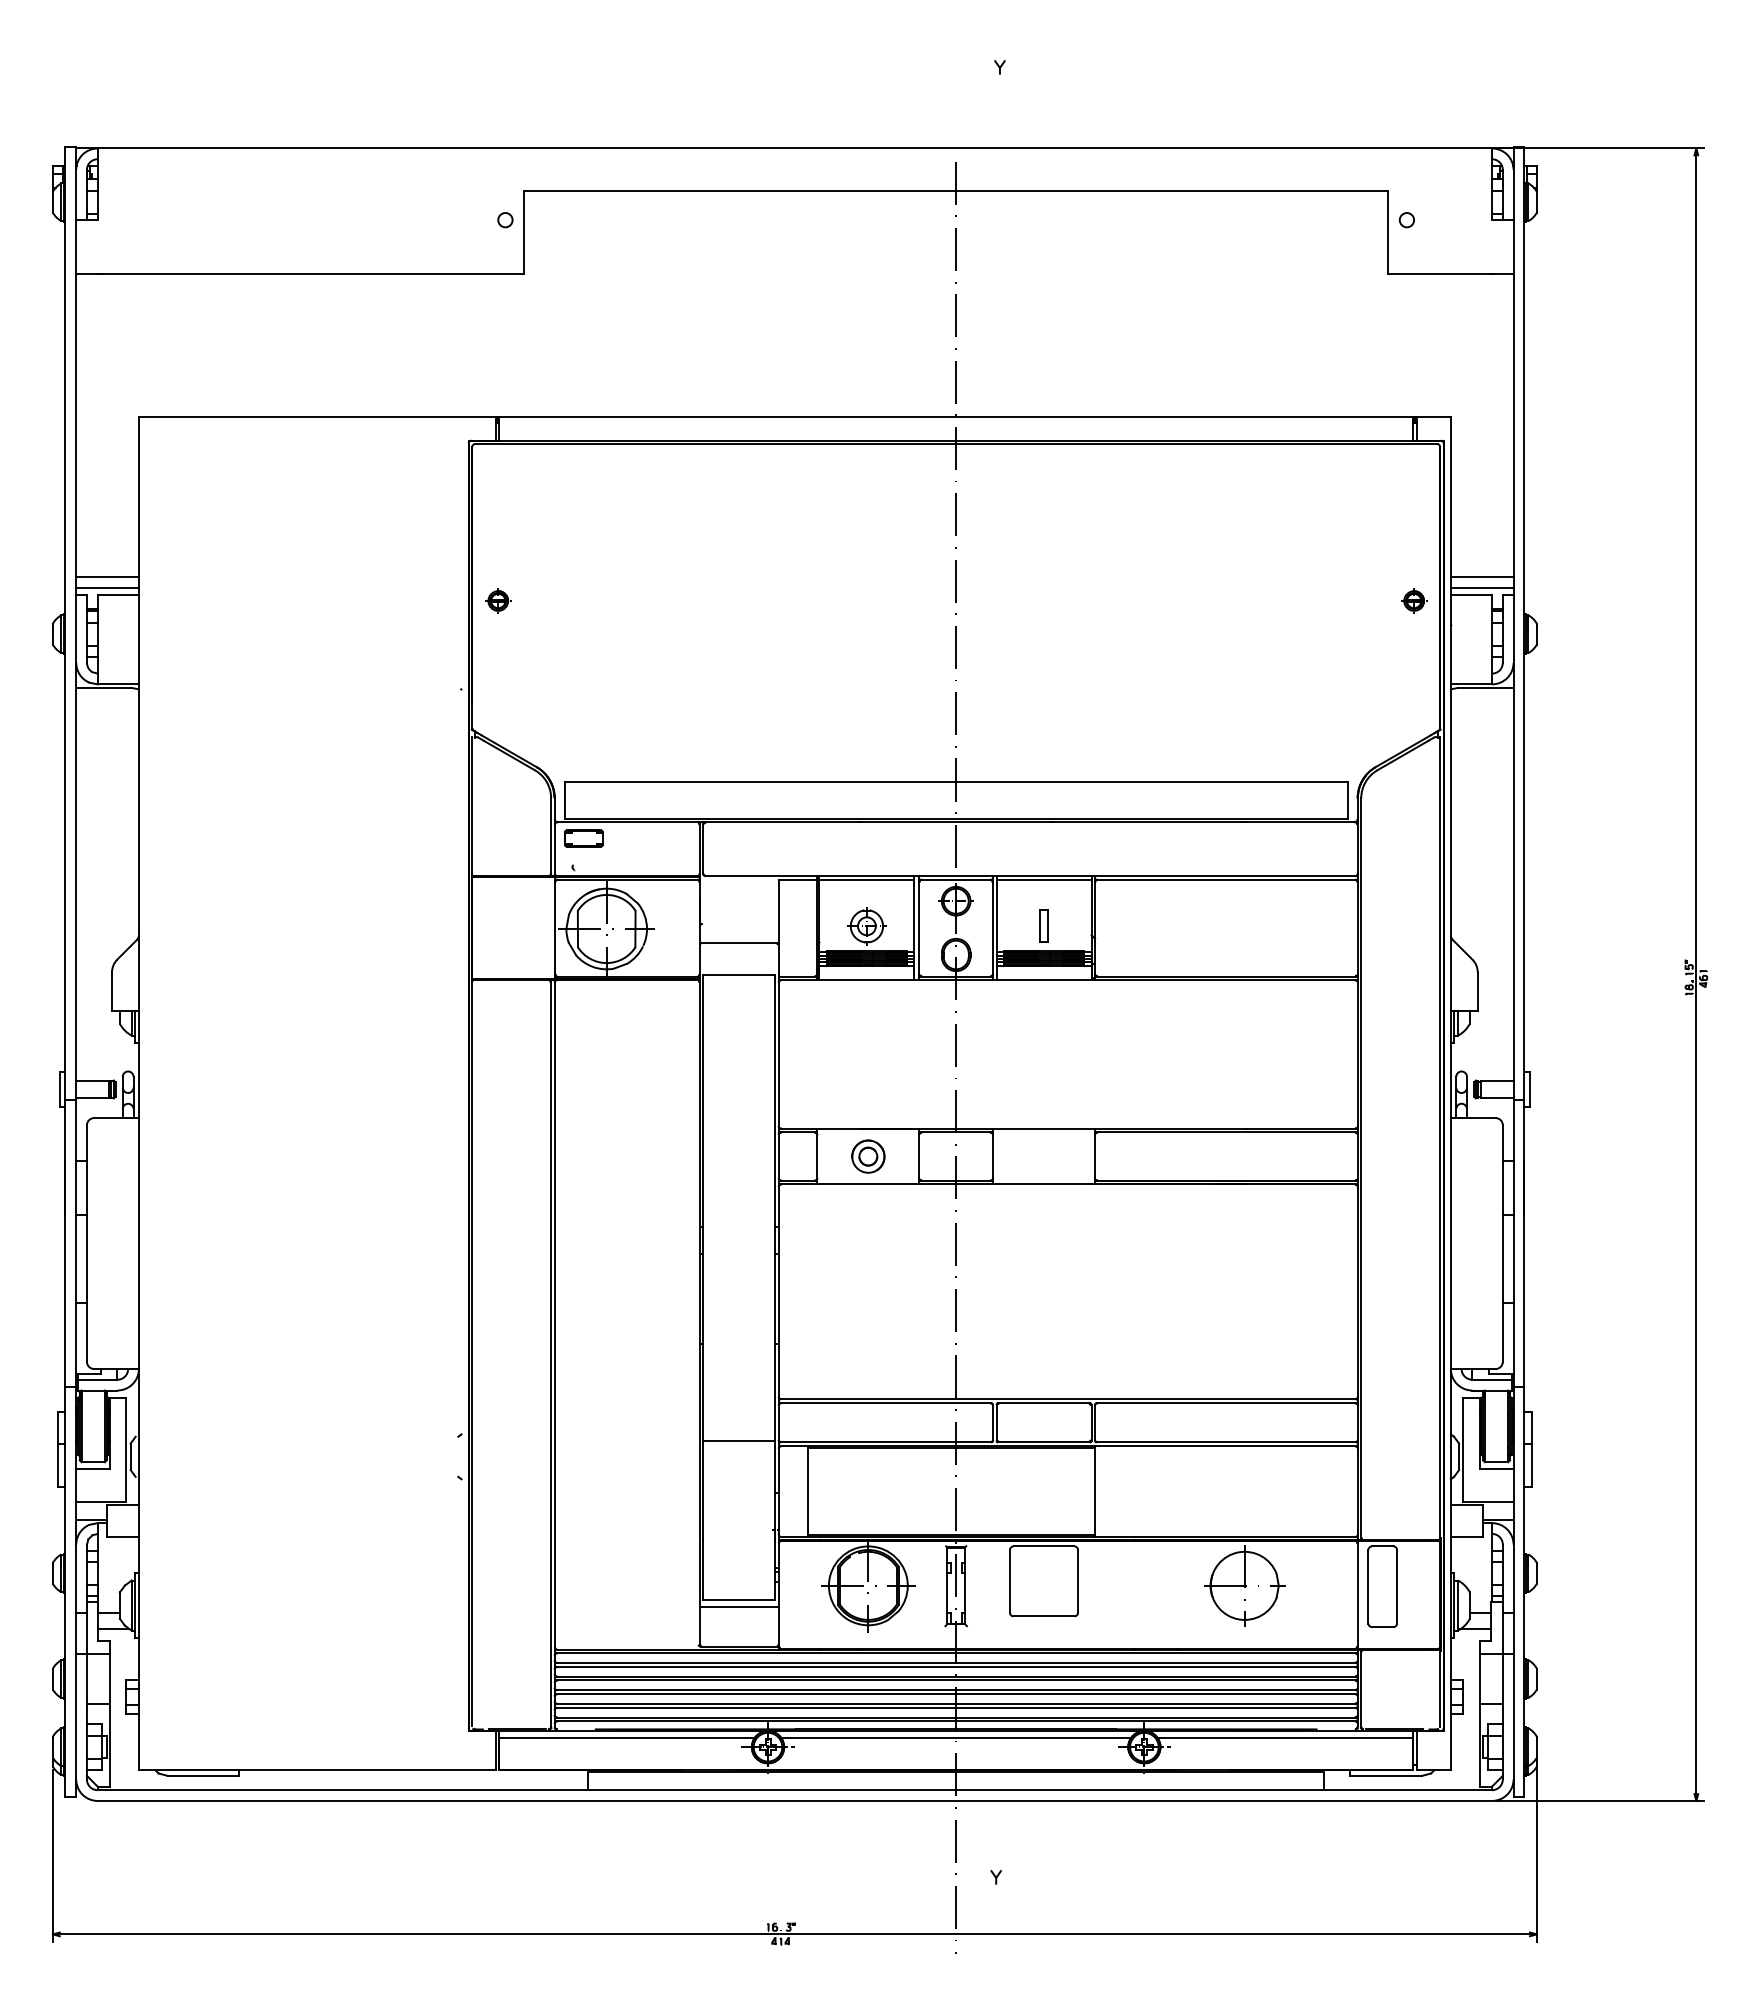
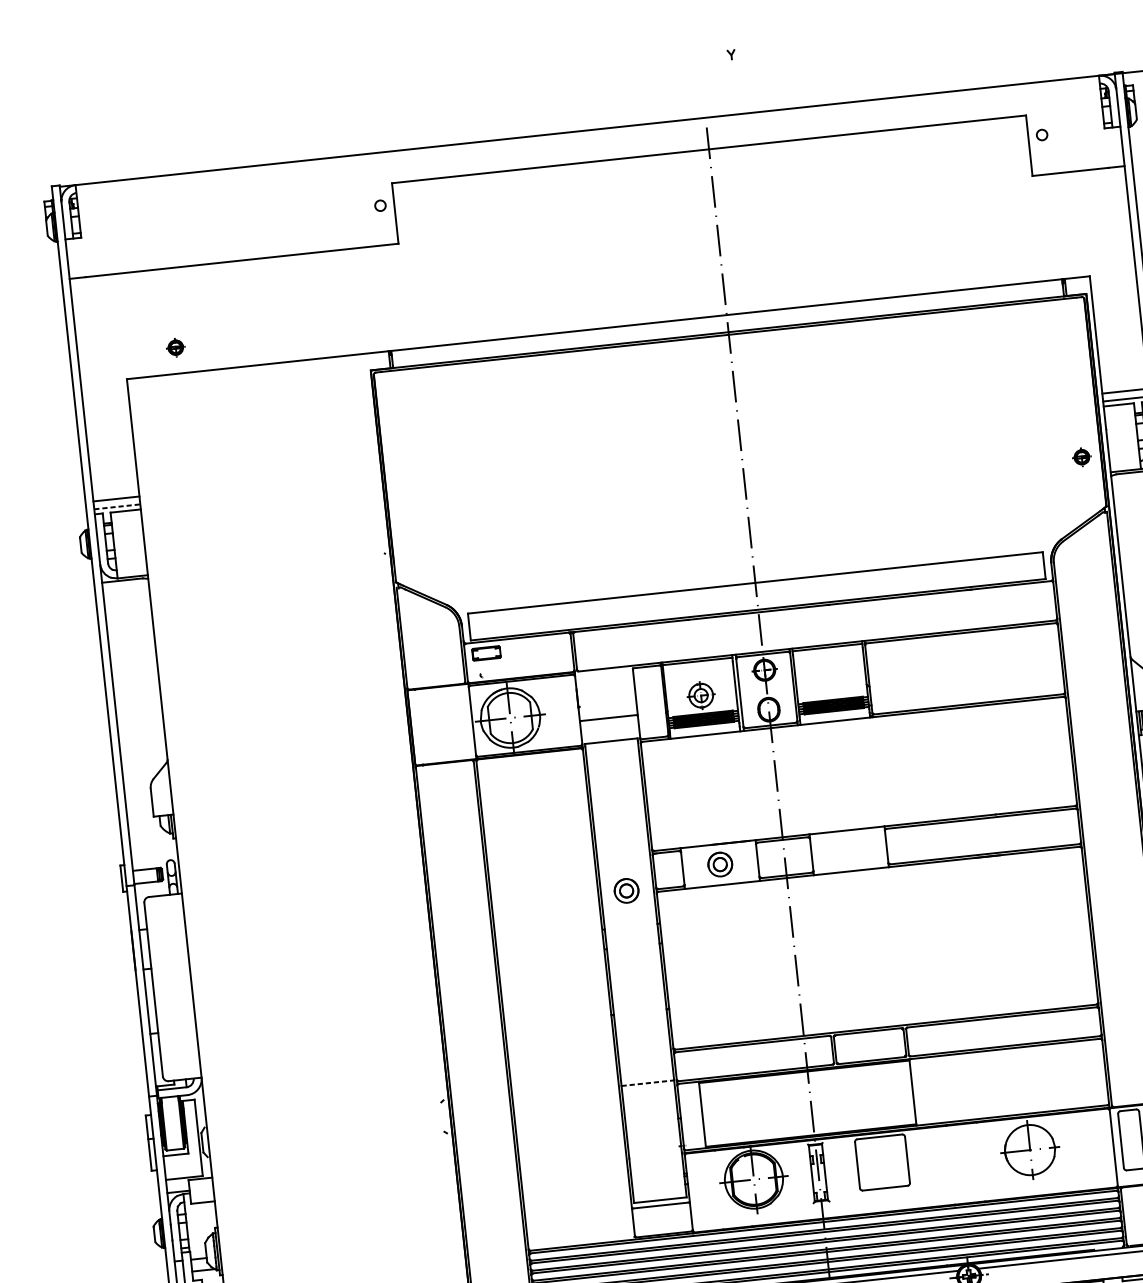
line: (108, 587) -> (117, 506), solid -> dashed
part: (498, 600) -> (175, 347), moved
part: (1414, 600) -> (1082, 456), moved
part: (1043, 925) -> (830, 681), removed
part: (738, 1178) -> (626, 890), added
line: (739, 1440) -> (647, 1083), solid -> dashed

